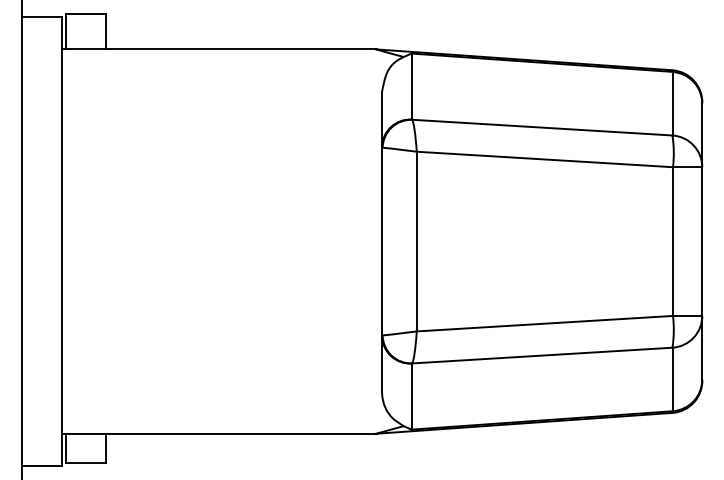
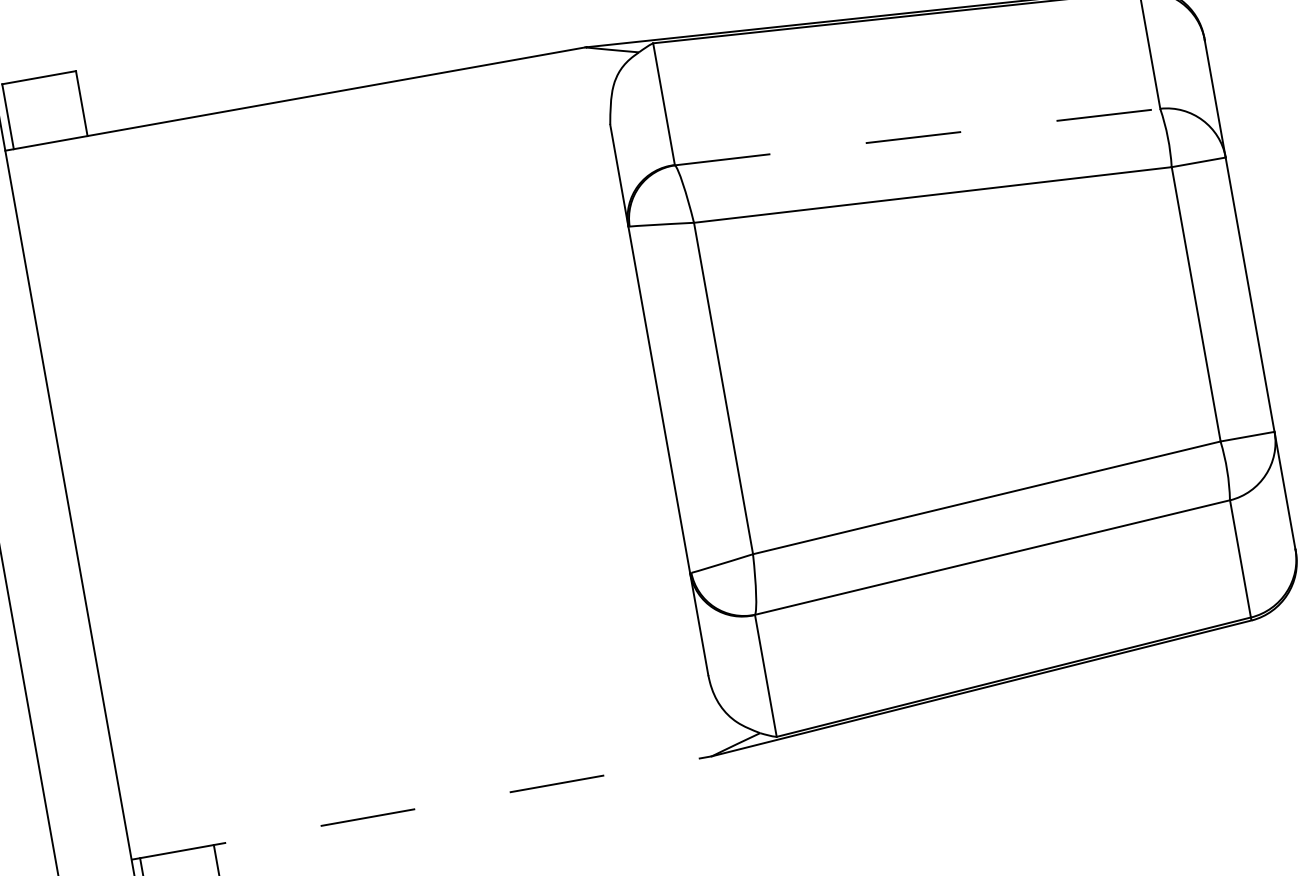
line: (542, 127) -> (917, 136), solid -> dashed
line: (219, 433) -> (422, 807), solid -> dashed

